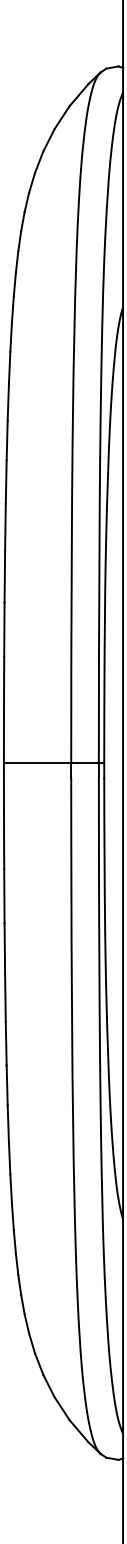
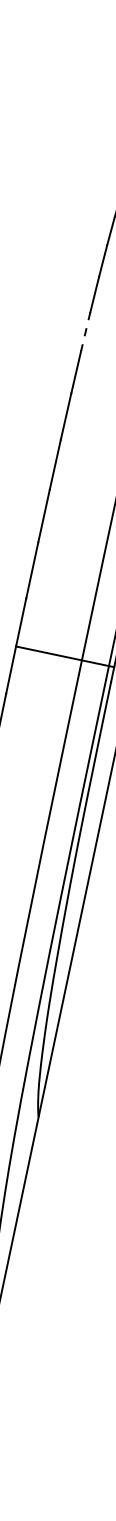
line: (7, 440) -> (86, 331), solid -> dashed

